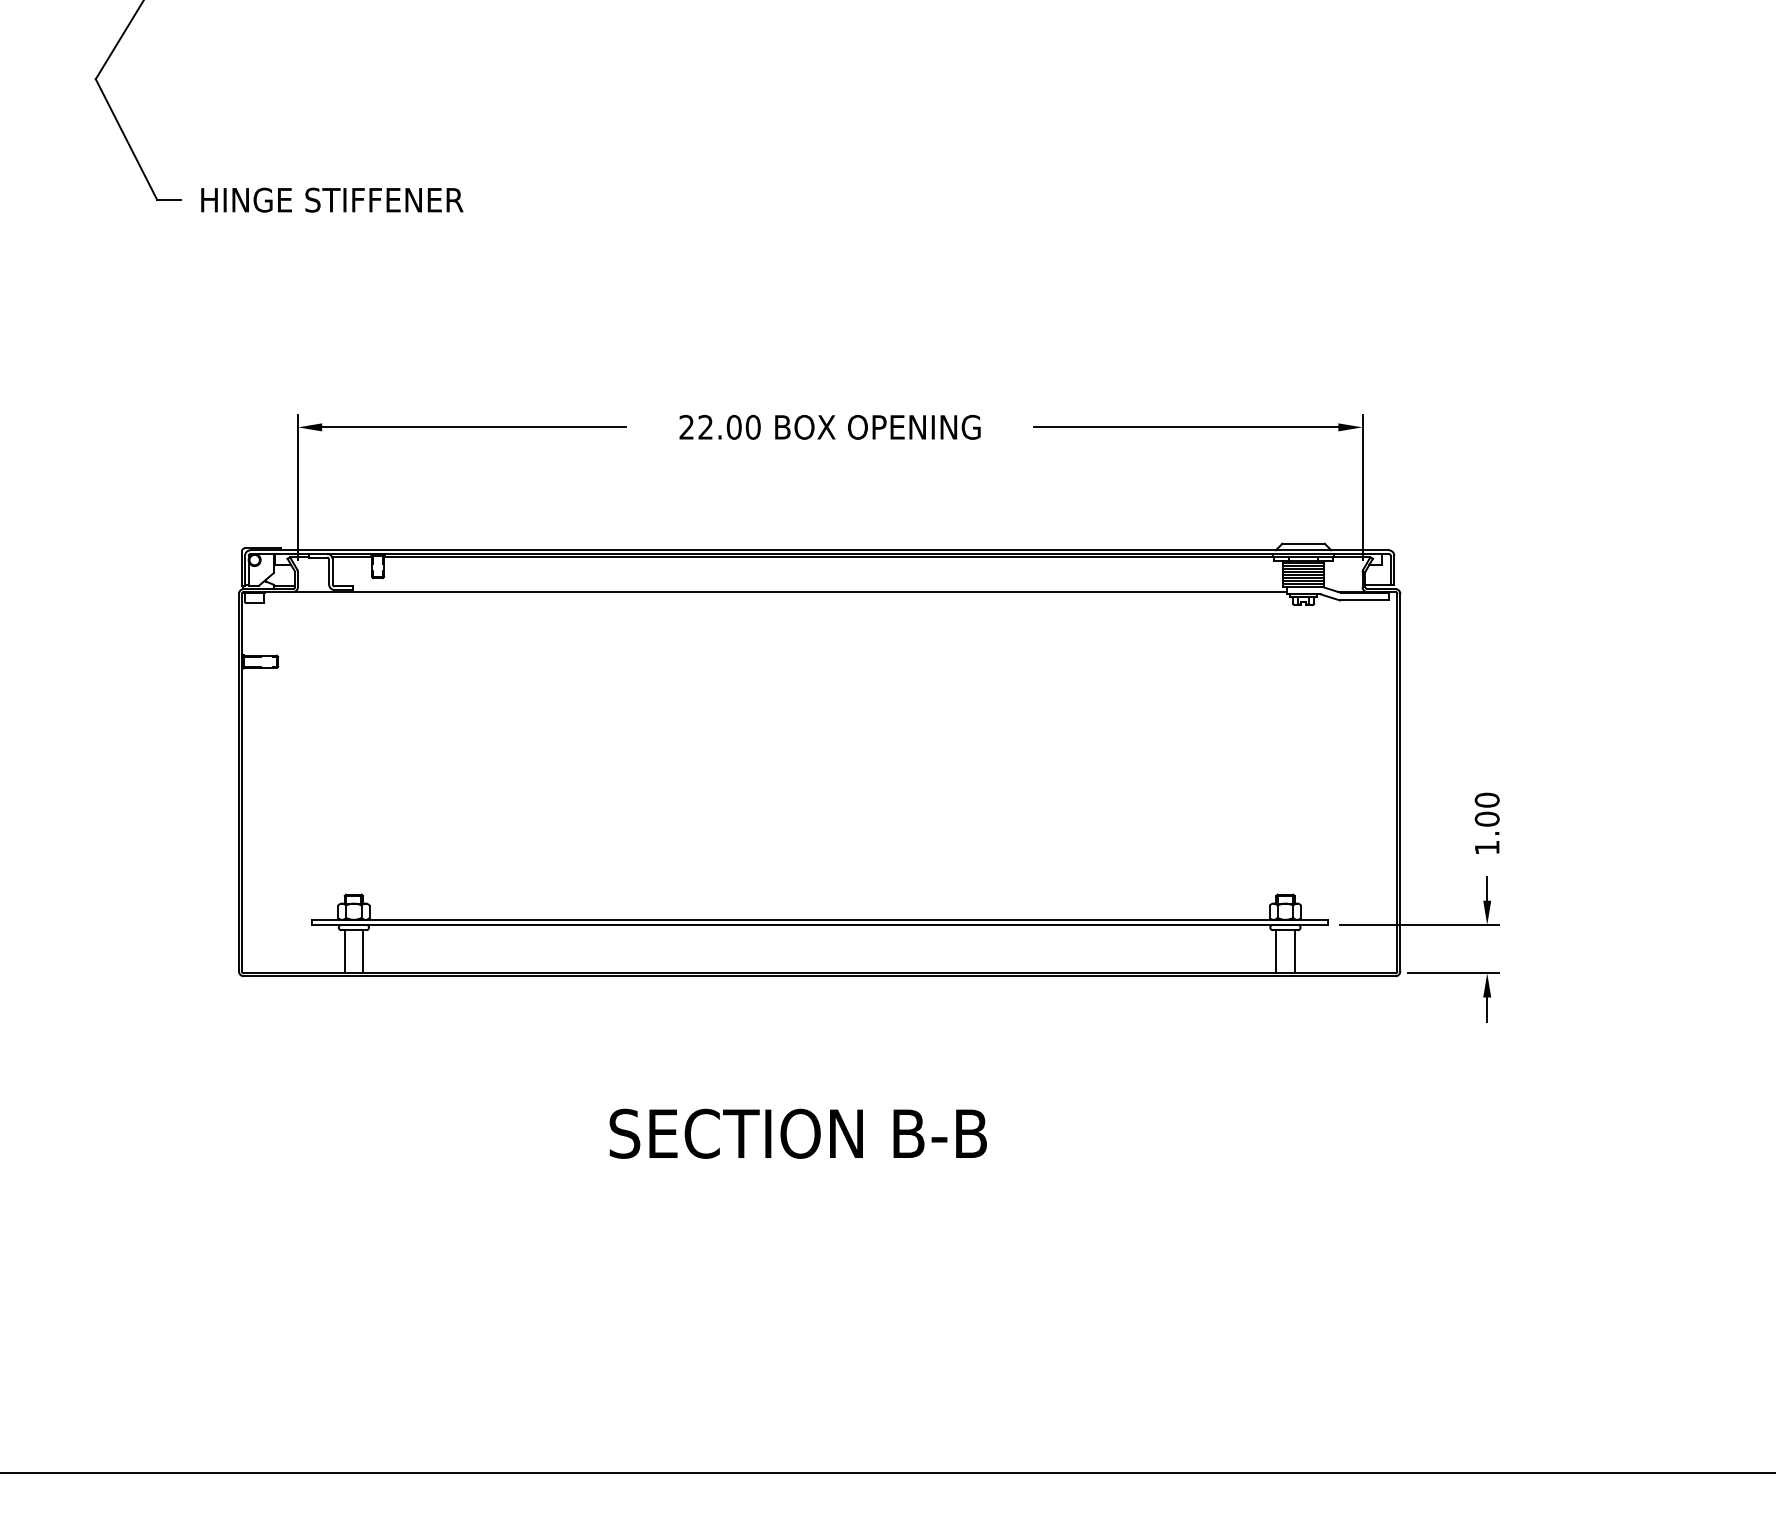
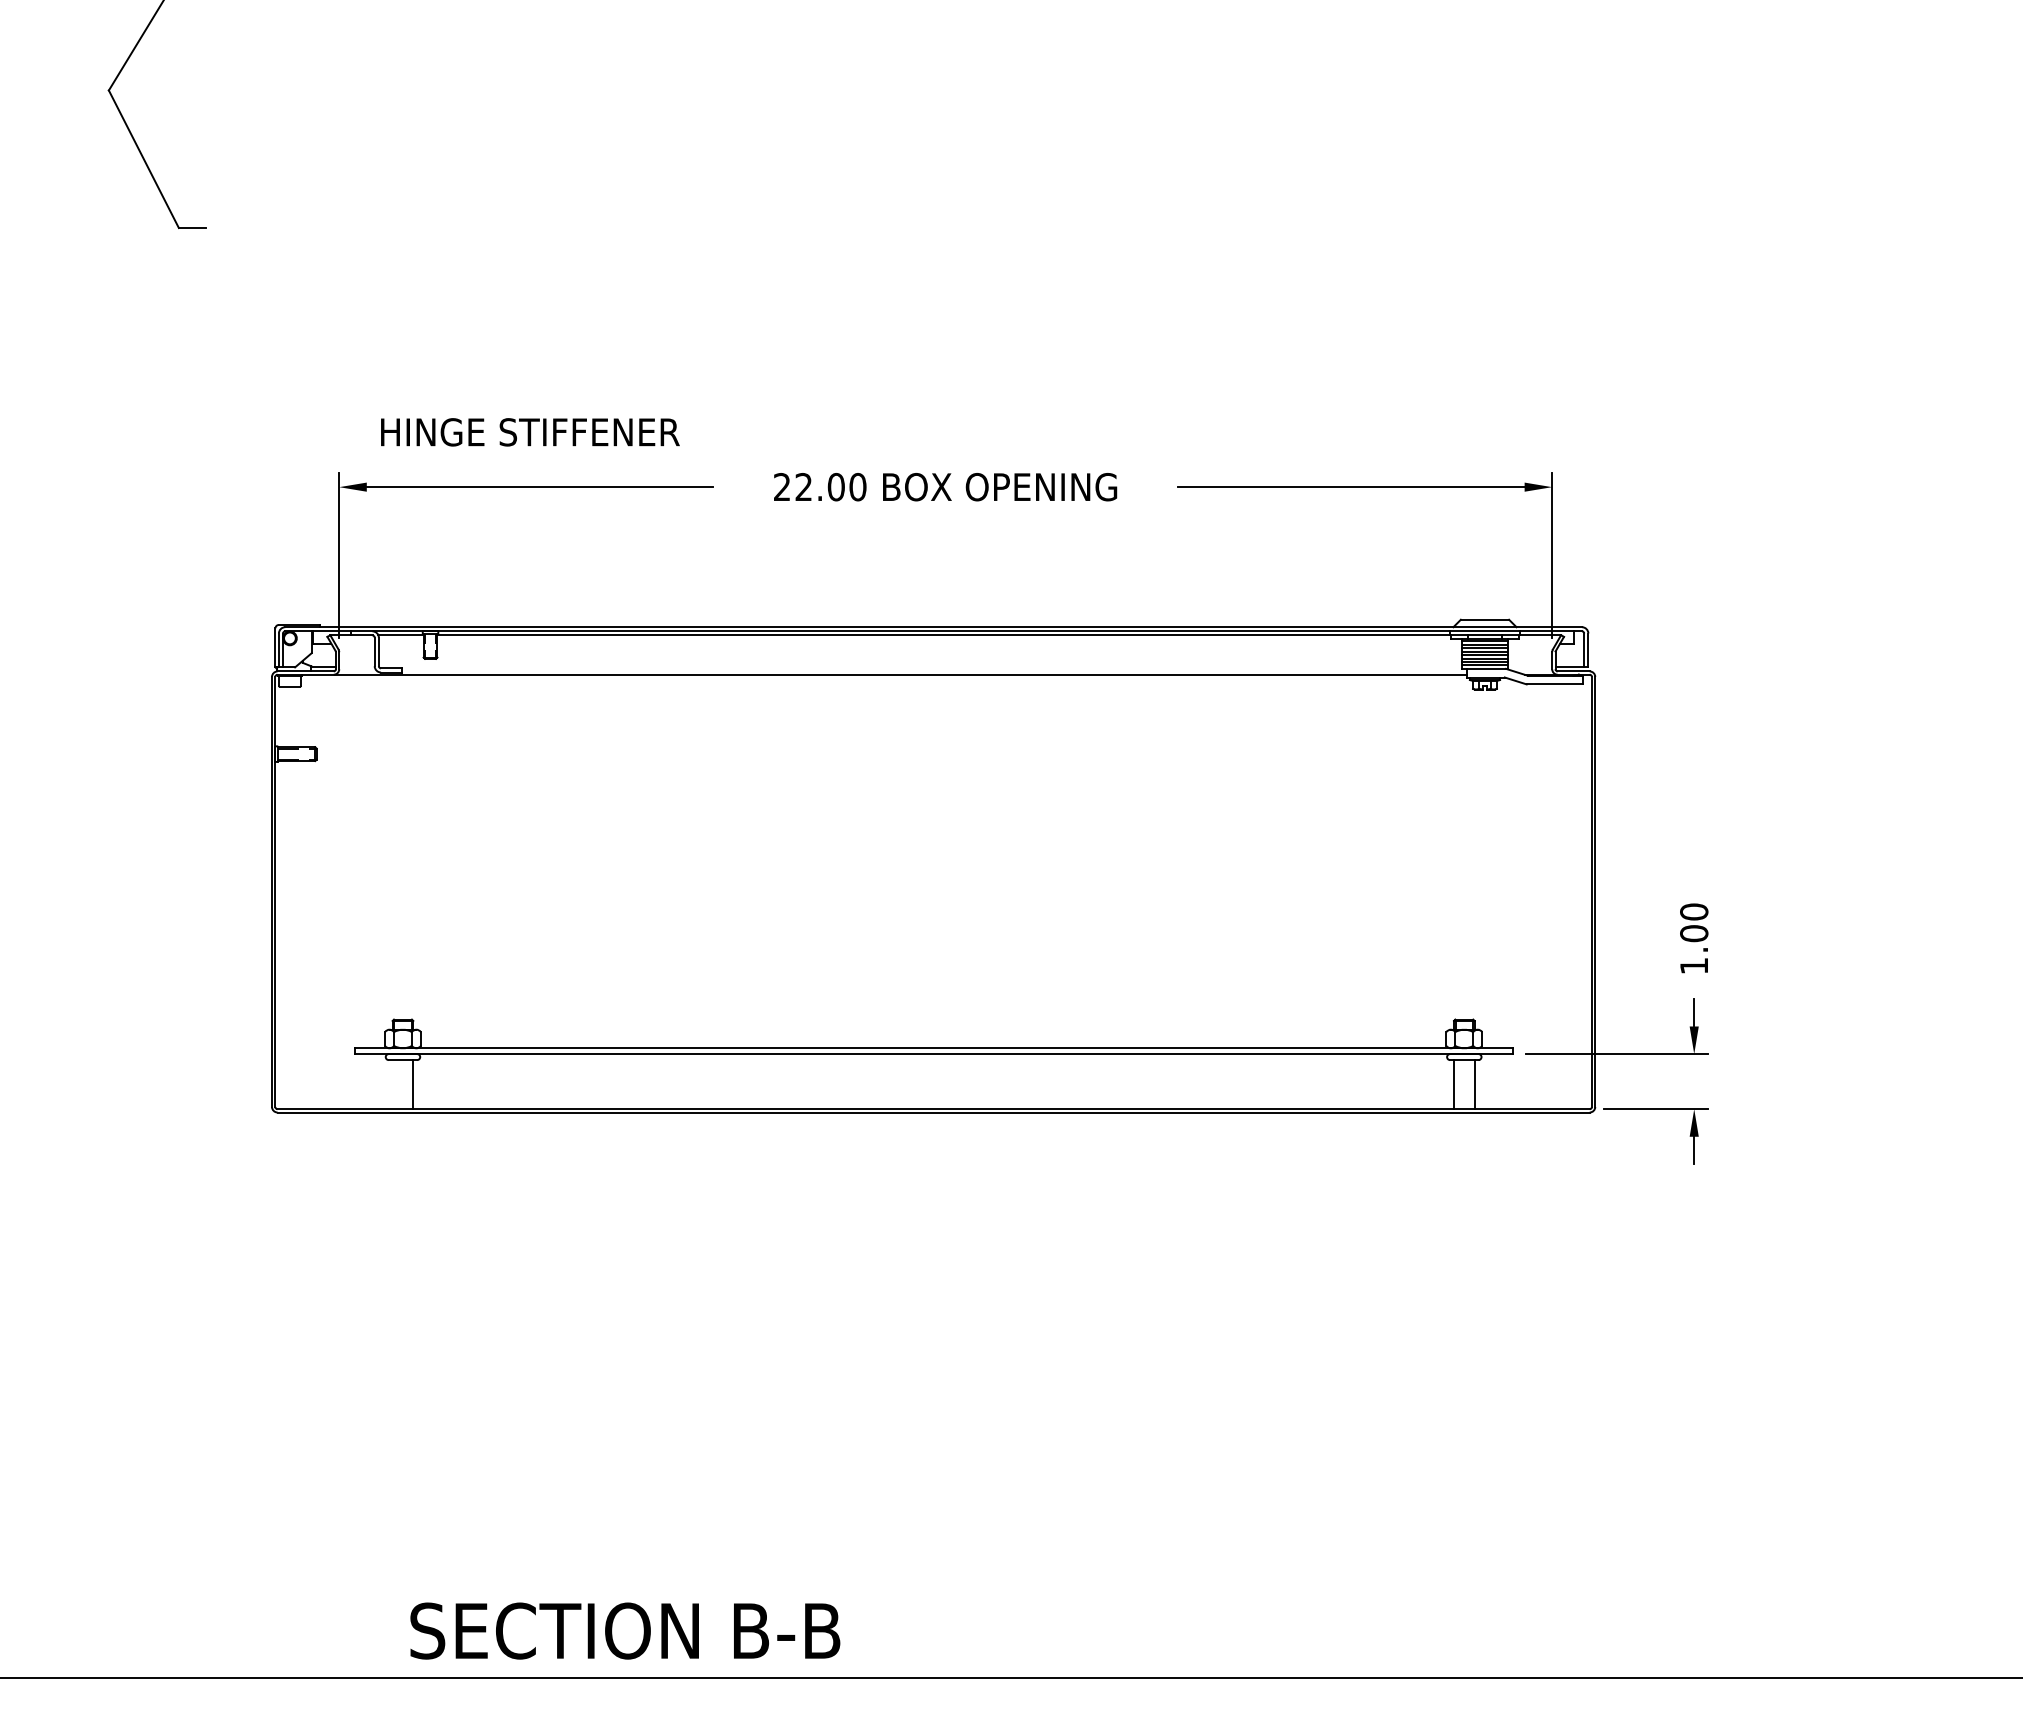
text: (332, 200) -> (530, 432), moved
line: (344, 951) -> (392, 1084), removed
text: (798, 1133) -> (625, 1630), moved

